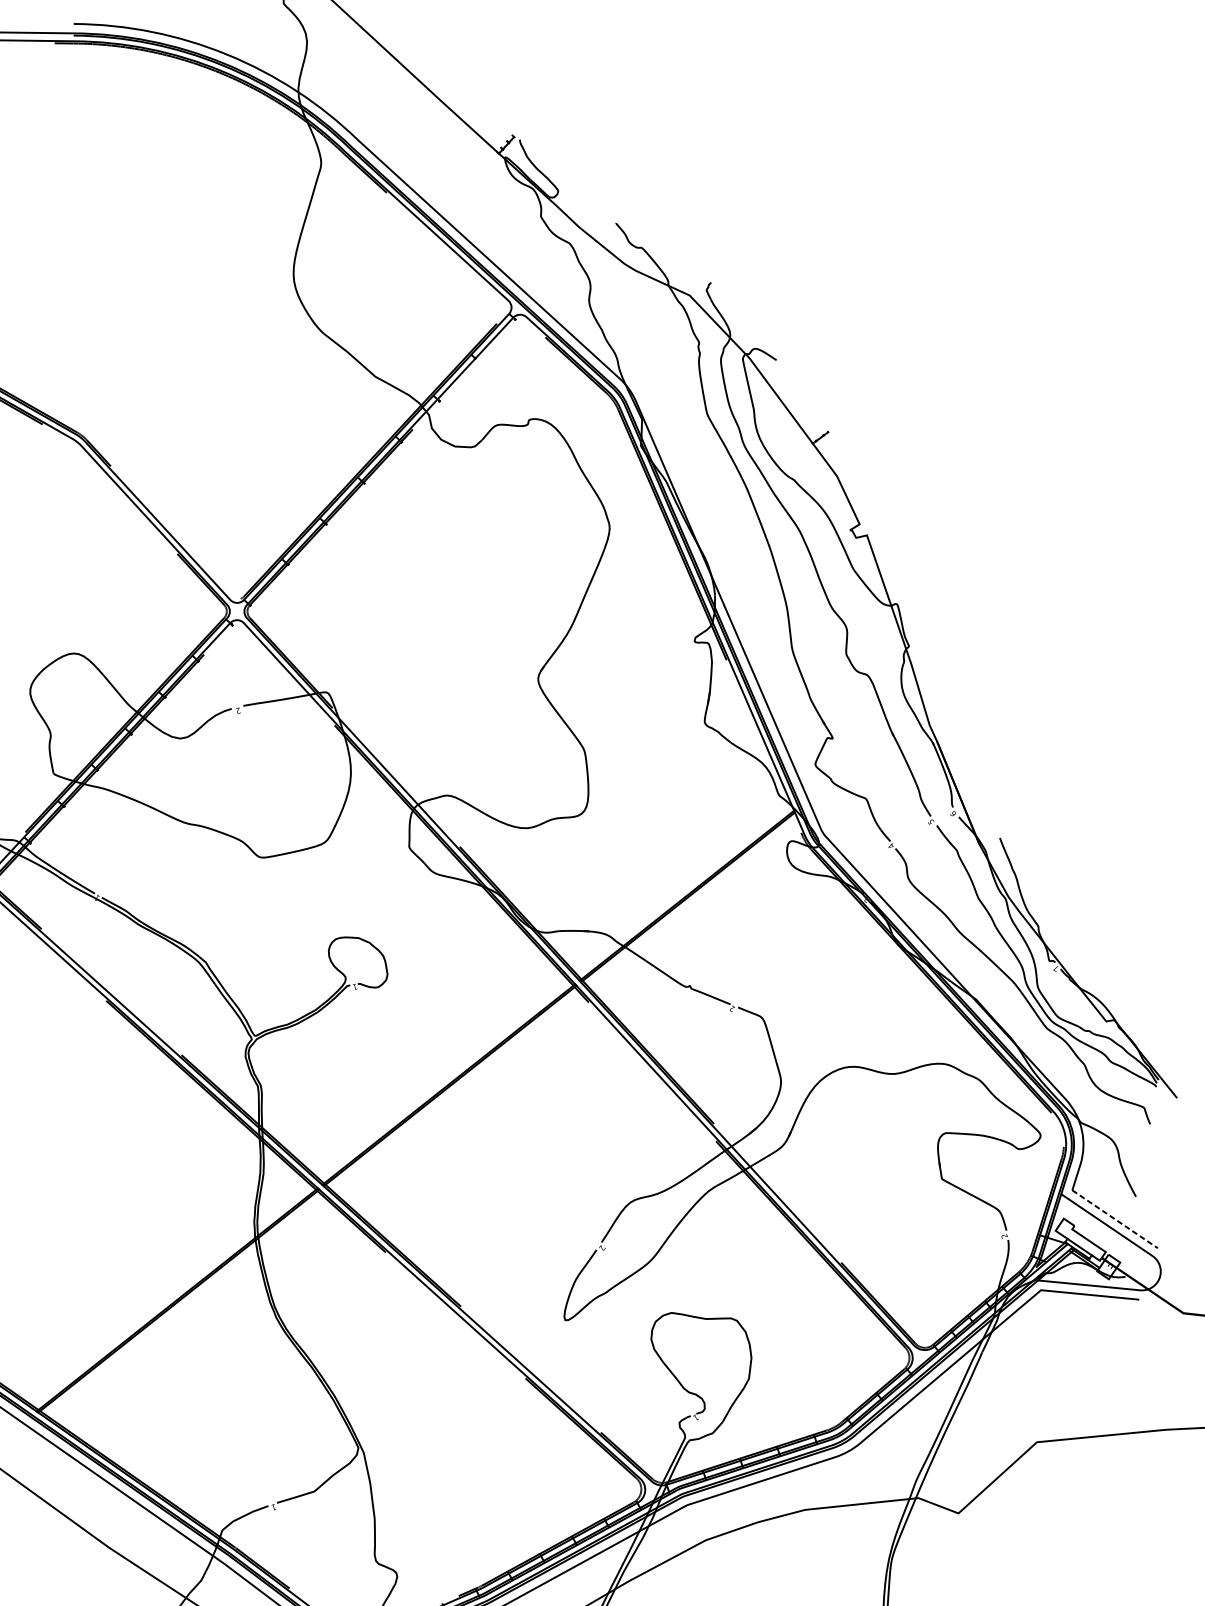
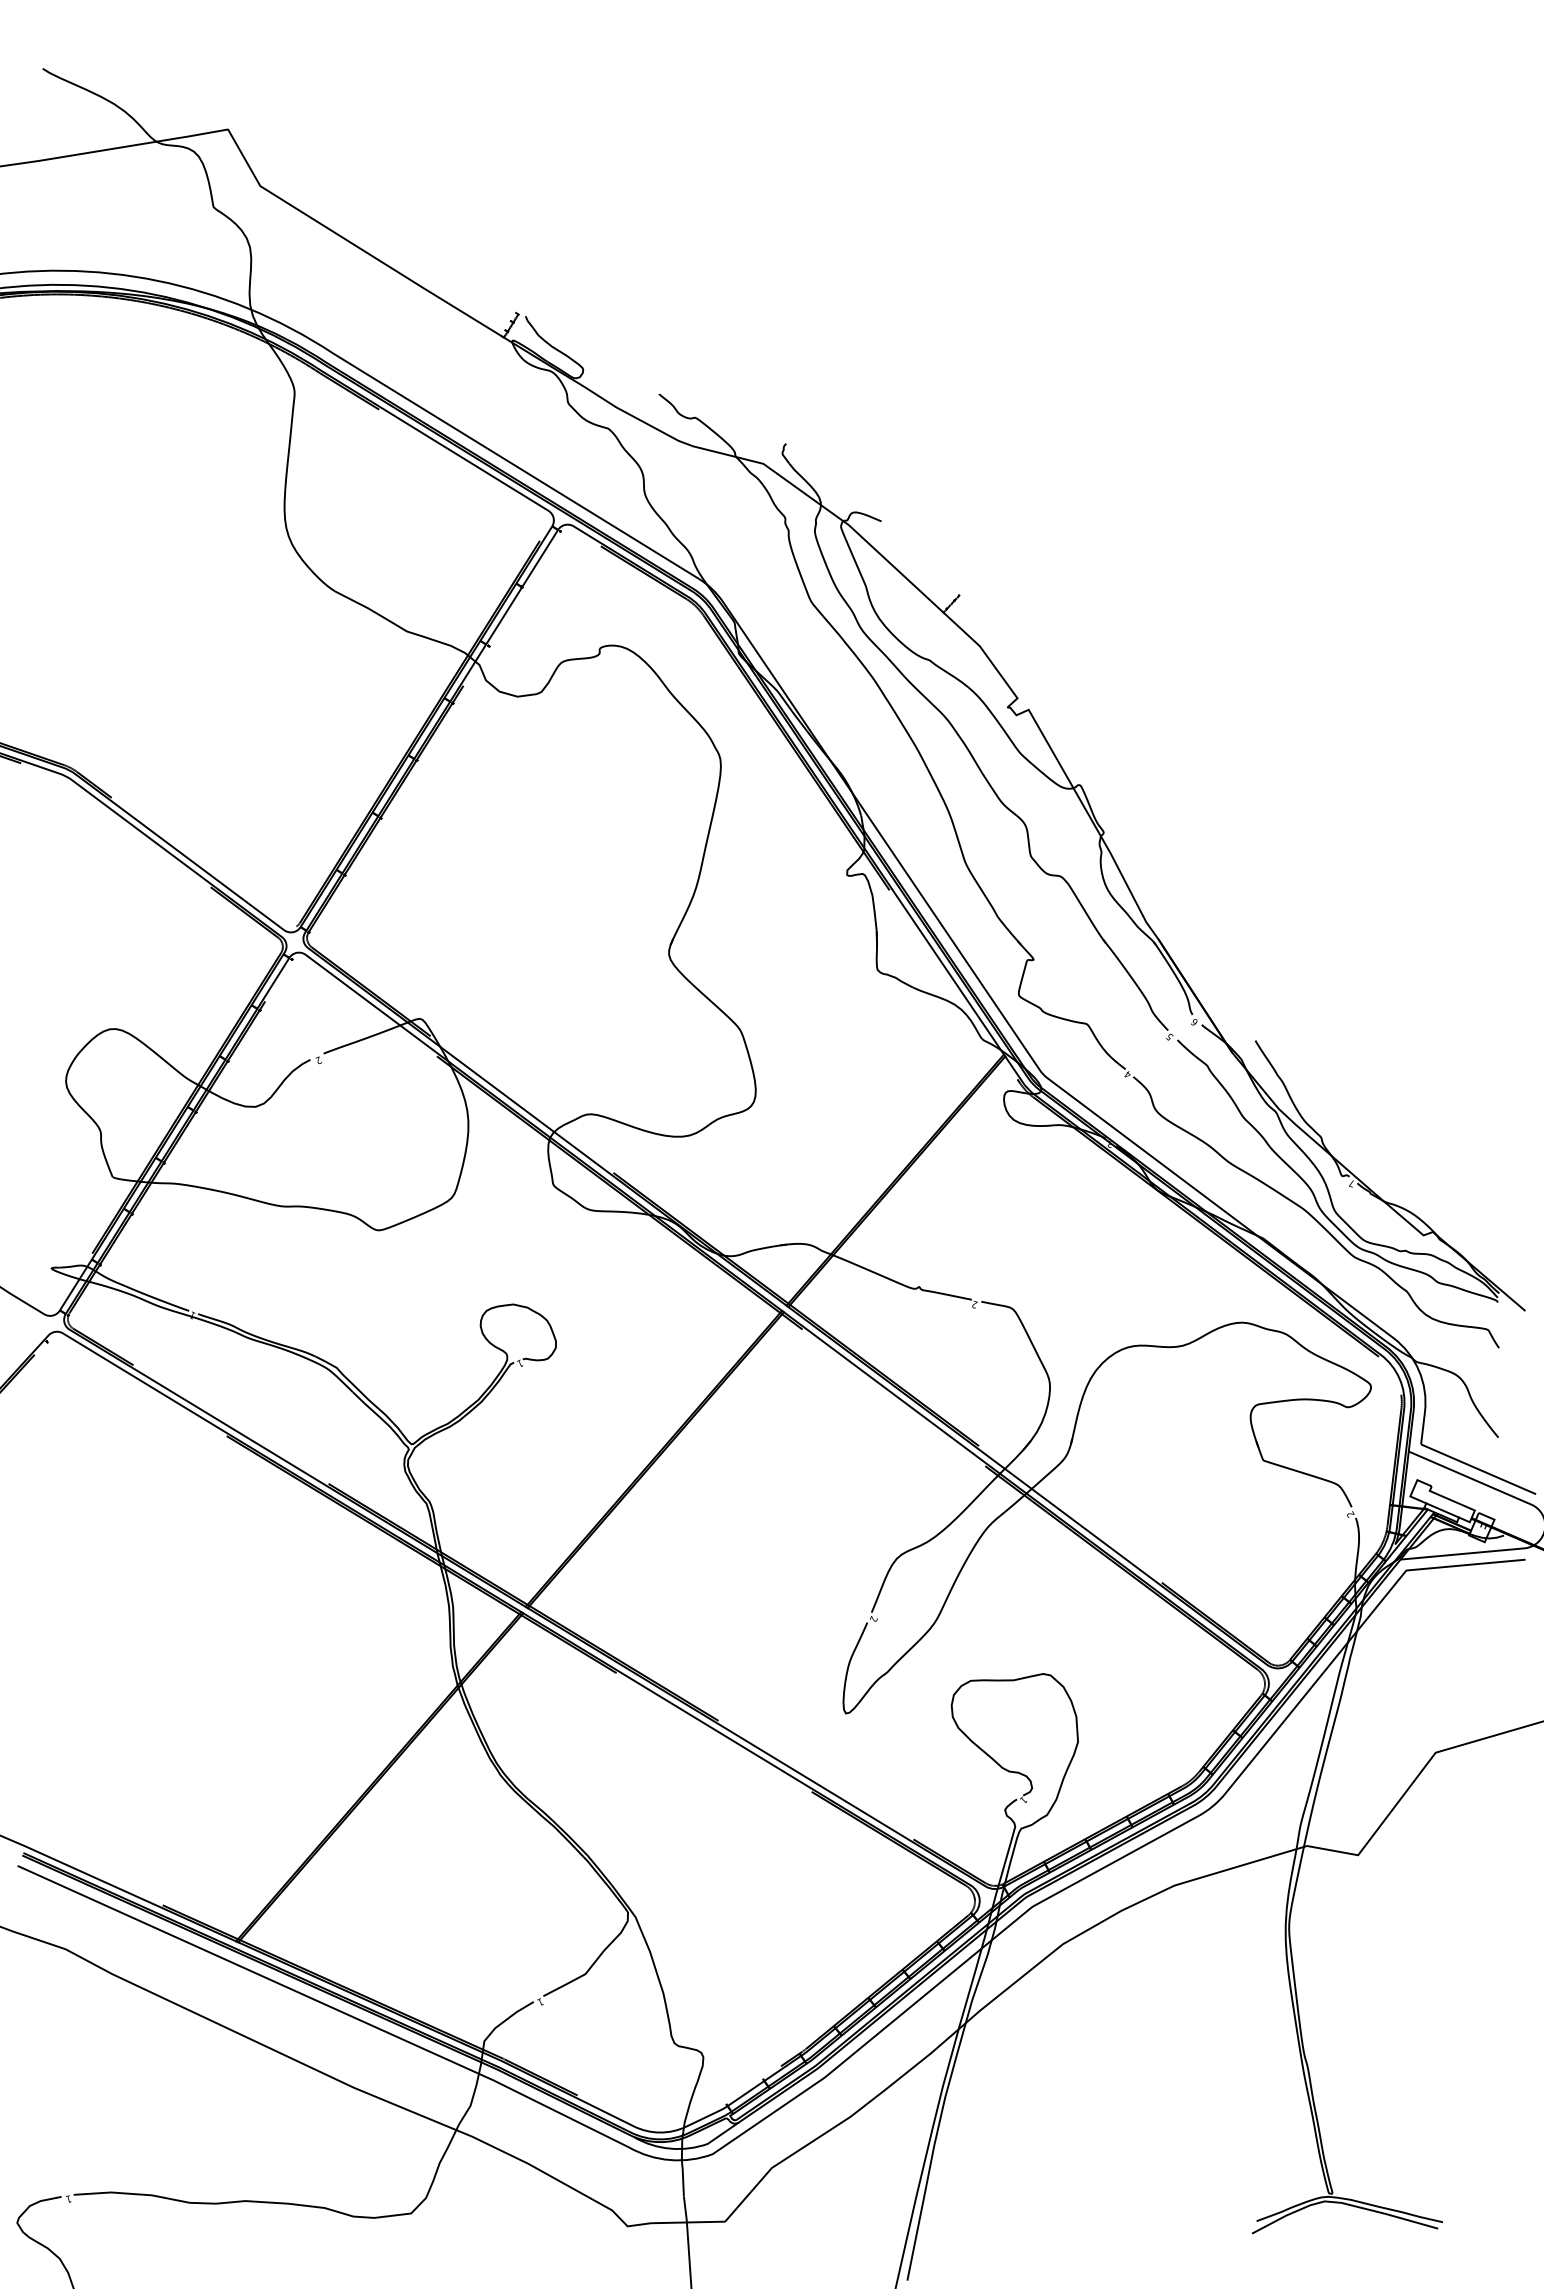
line: (1114, 1219) -> (1478, 1469), dashed -> solid

